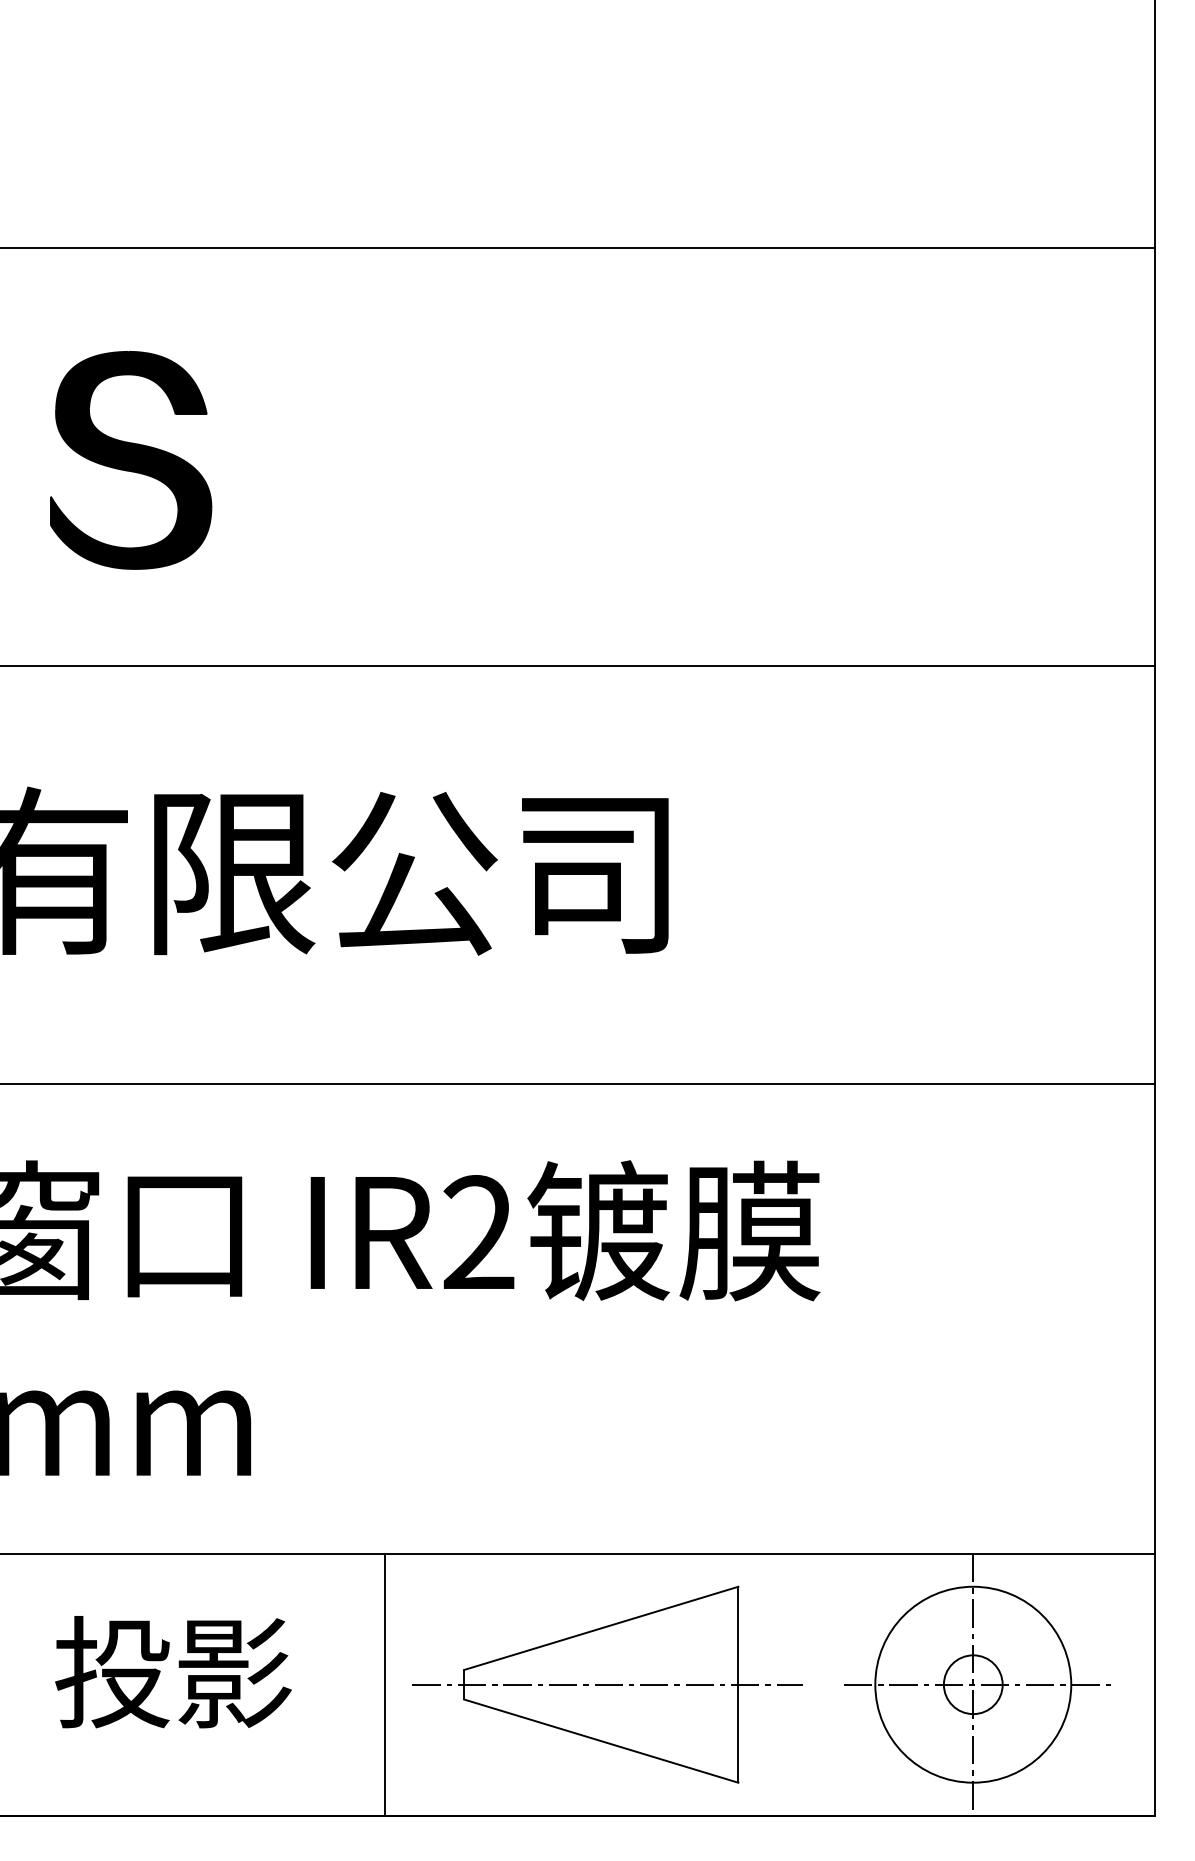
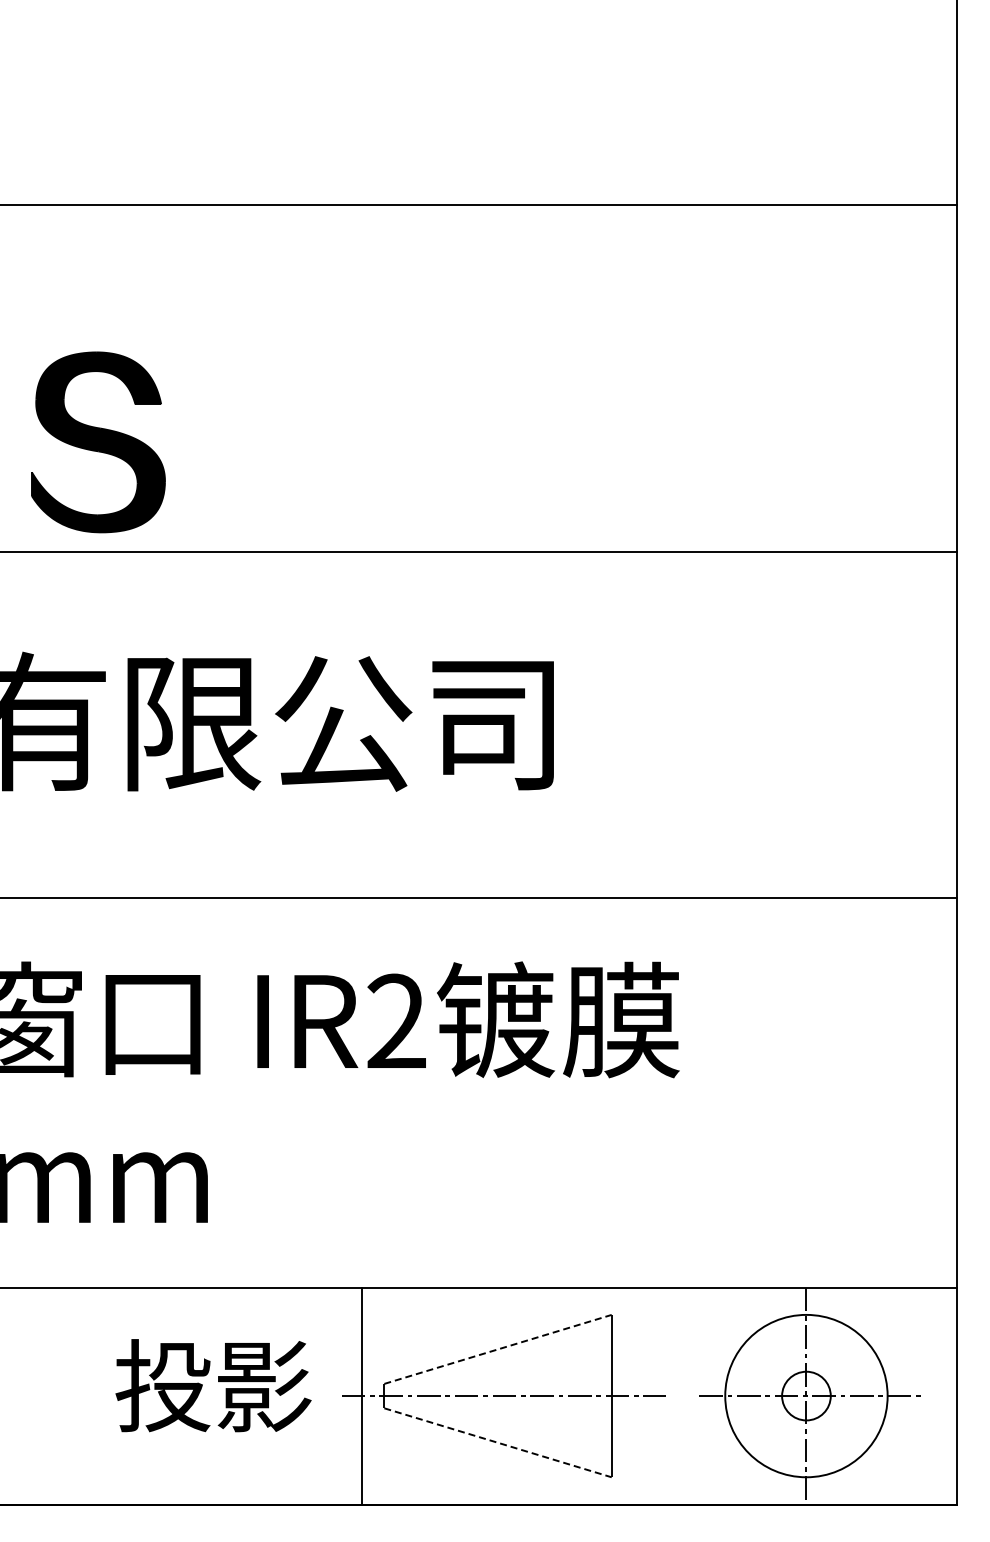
part: (131, 460) -> (98, 442), moved
line: (601, 1628) -> (498, 1349), solid -> dashed
text: (173, 1671) -> (213, 1385), moved
line: (384, 1684) -> (361, 1395), moved
line: (601, 1740) -> (498, 1442), solid -> dashed

